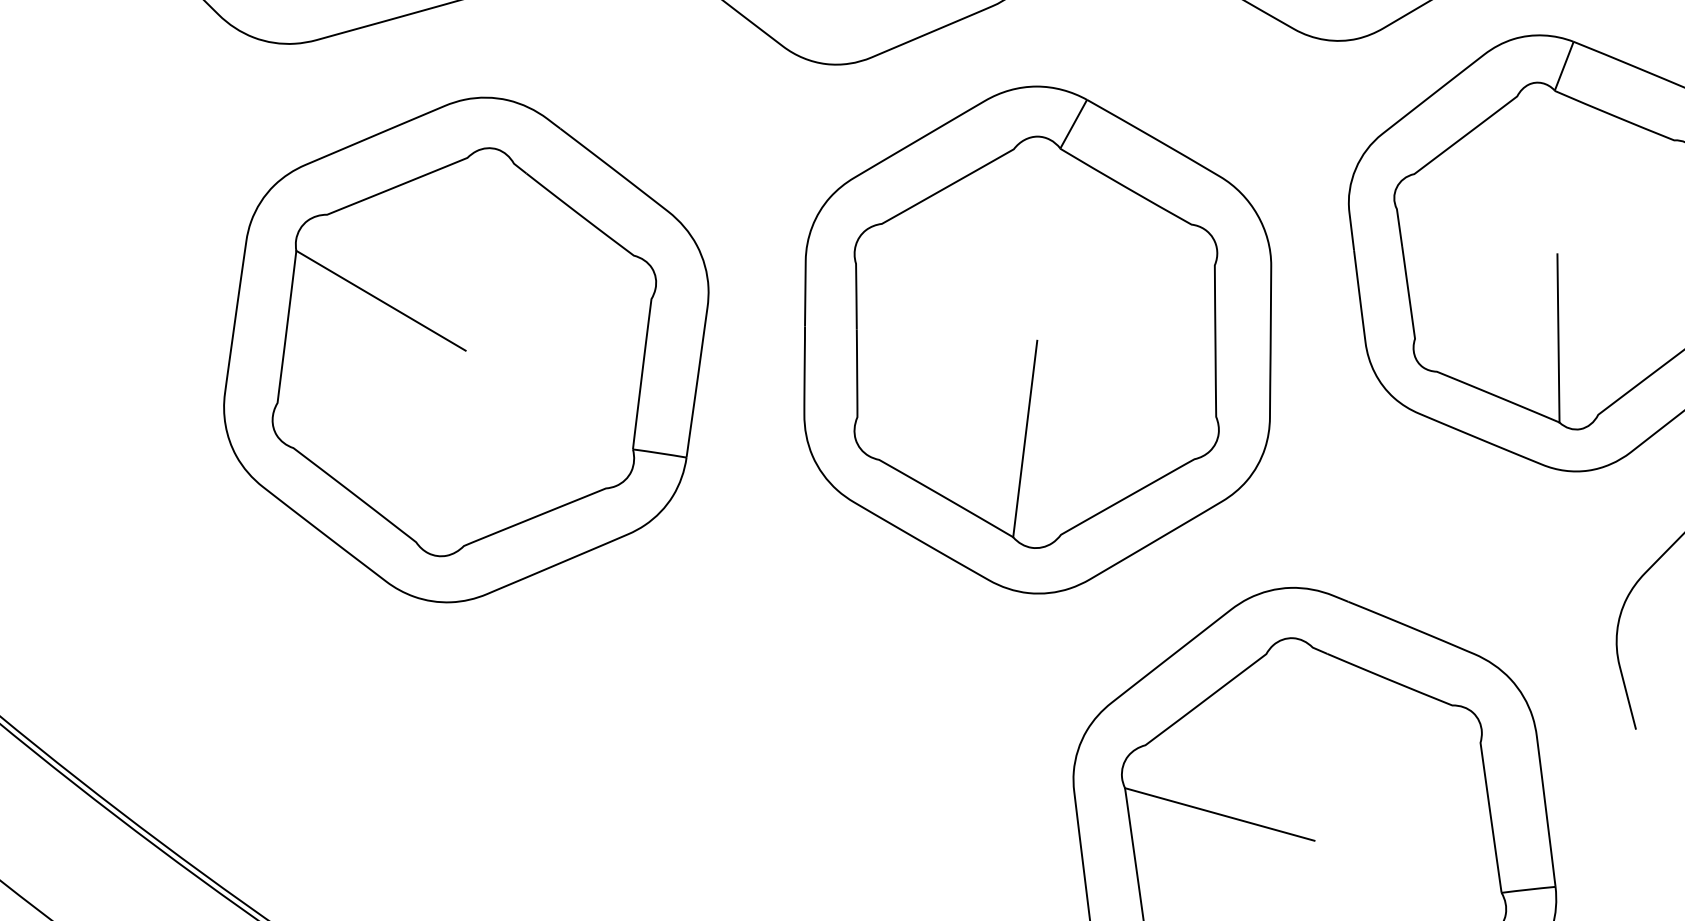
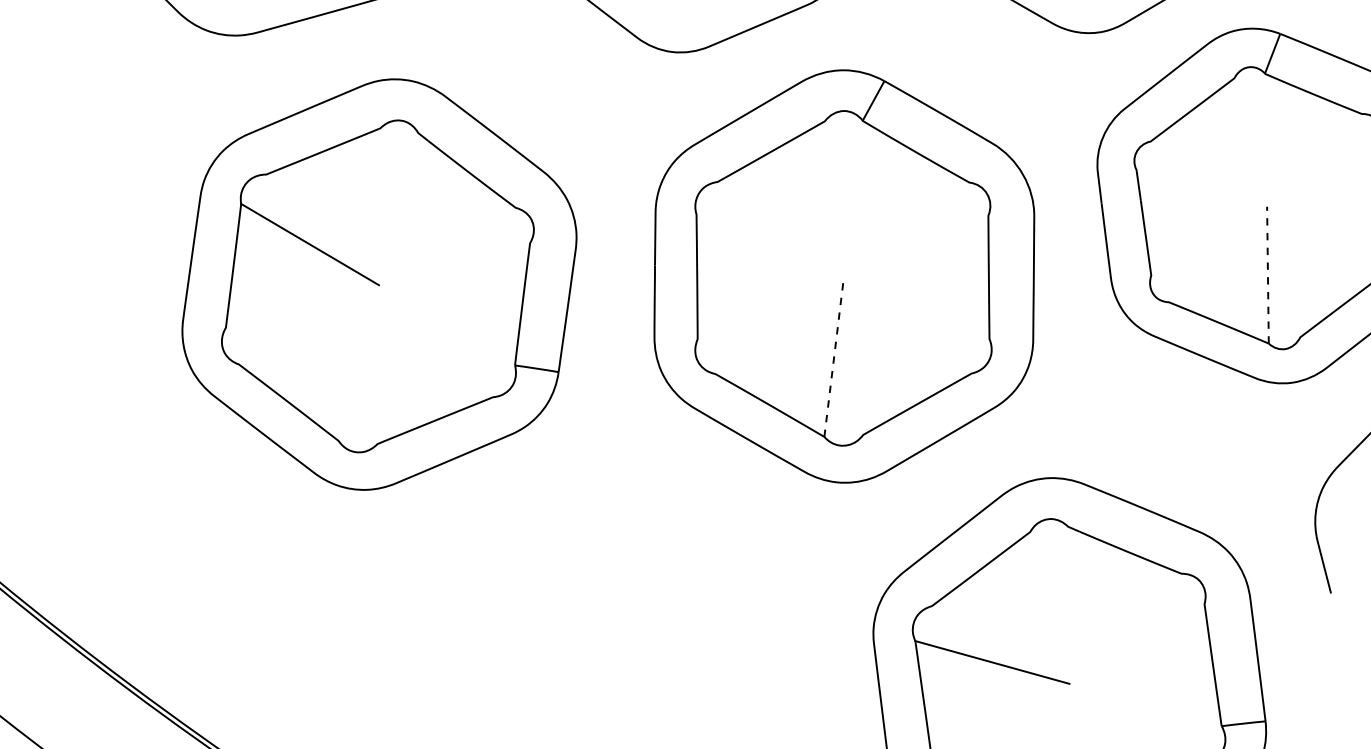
line: (1558, 337) -> (1267, 274), solid -> dashed
line: (1025, 439) -> (834, 357), solid -> dashed

